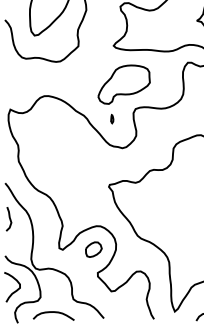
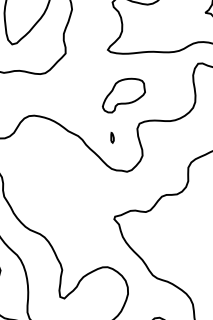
part: (123, 84) -> (122, 95), size x0.7
part: (93, 249) -> (101, 295), removed

